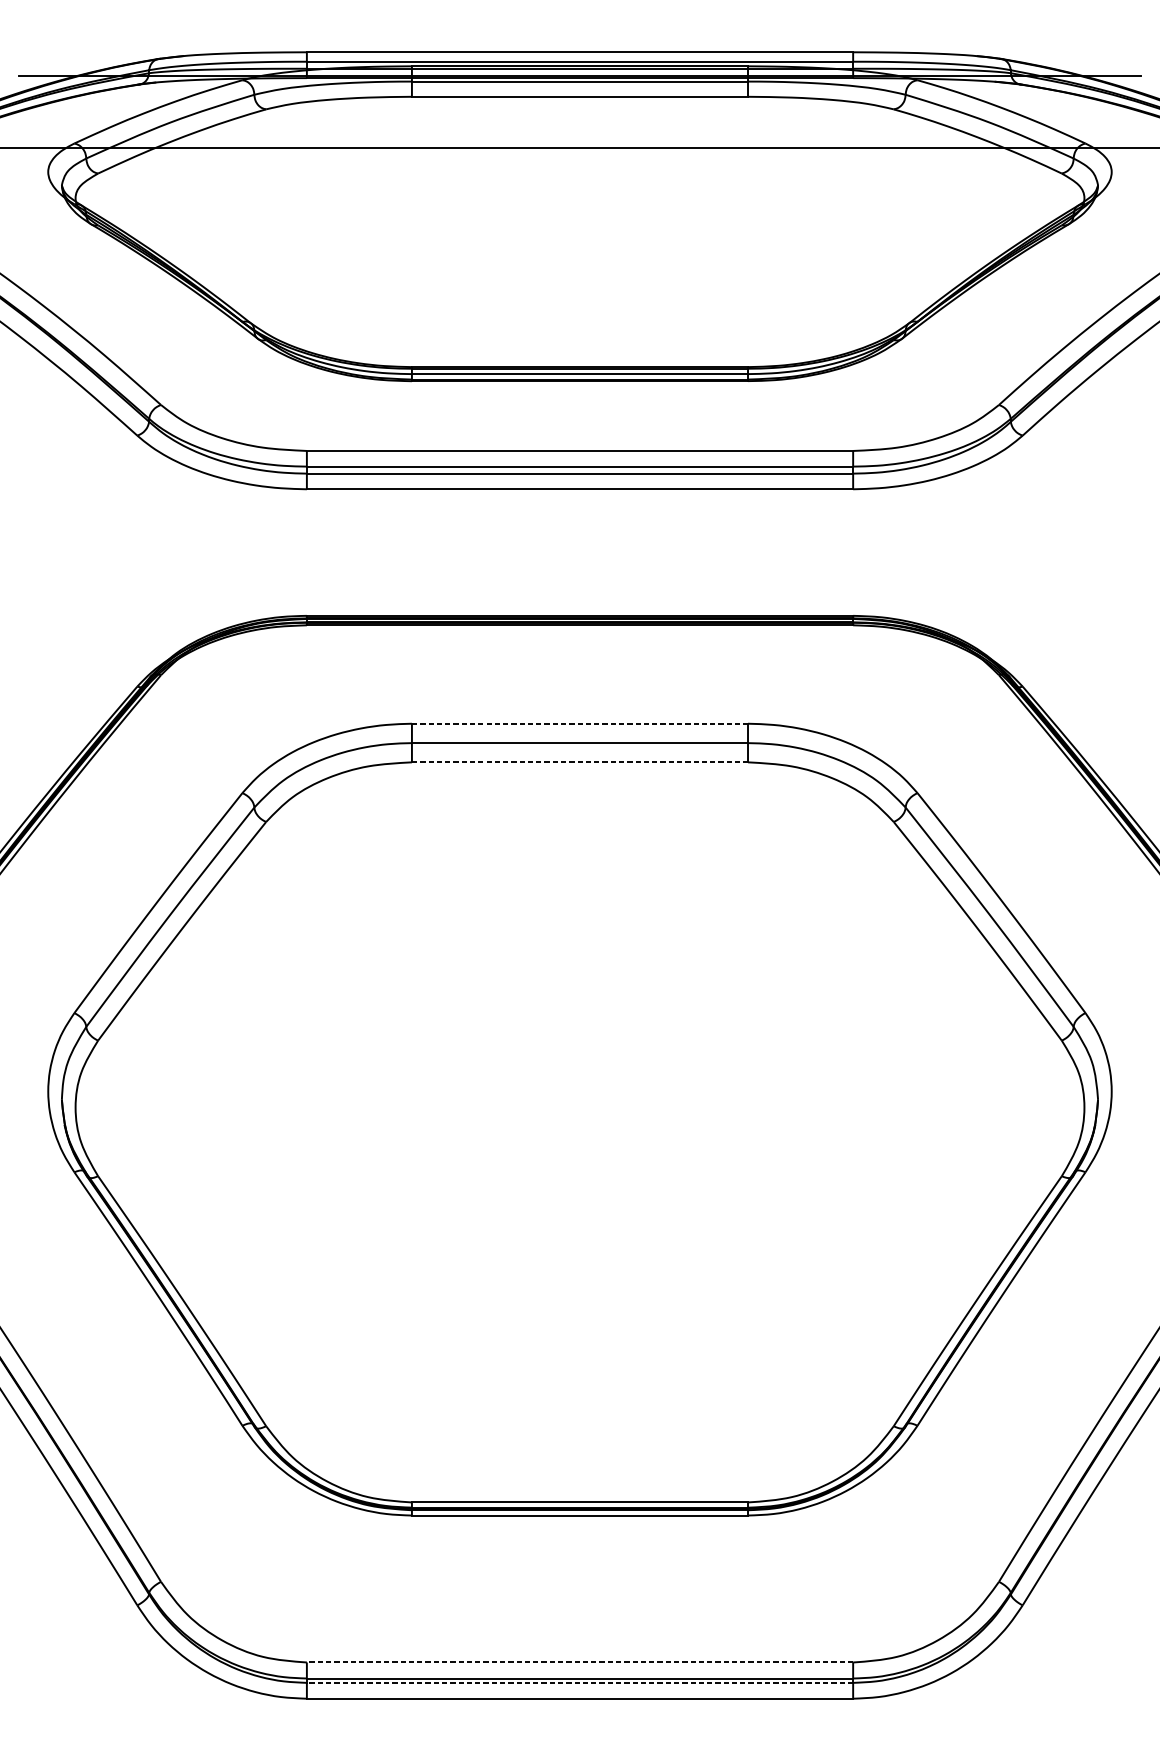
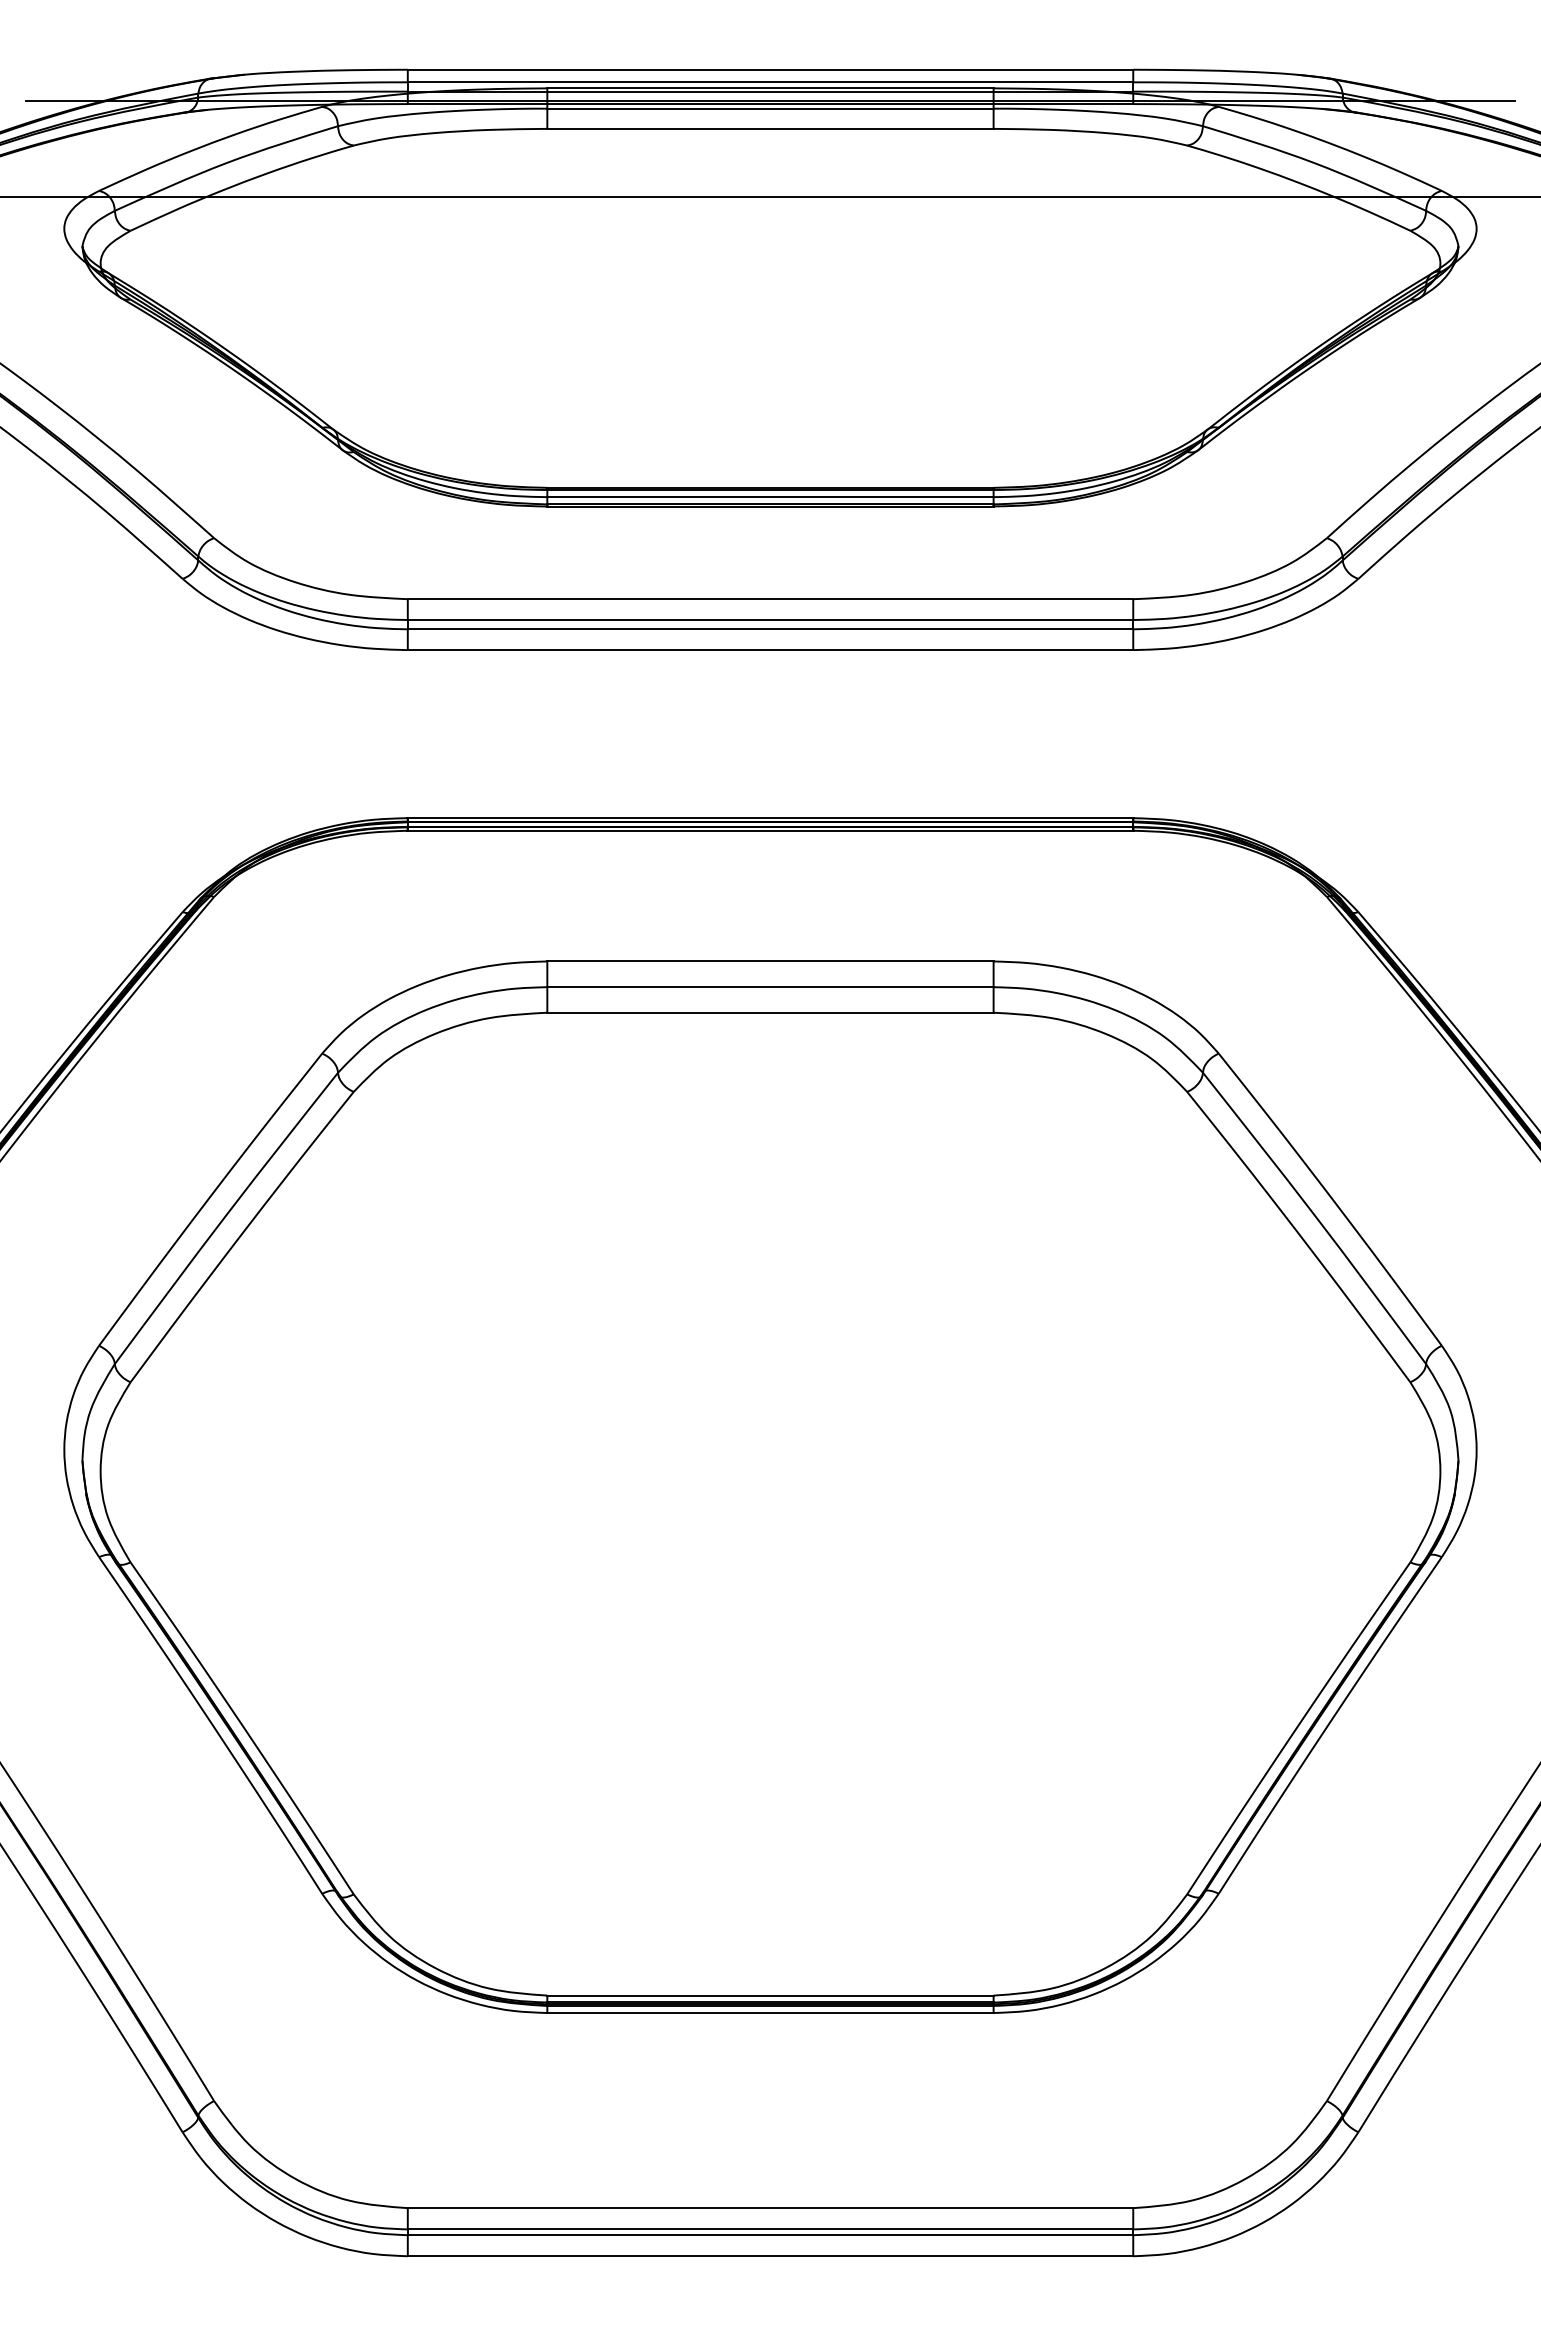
line: (580, 723) -> (770, 961), dashed -> solid
line: (580, 762) -> (770, 1012), dashed -> solid
line: (580, 1662) -> (770, 2208), dashed -> solid
line: (580, 1683) -> (770, 2235), dashed -> solid

